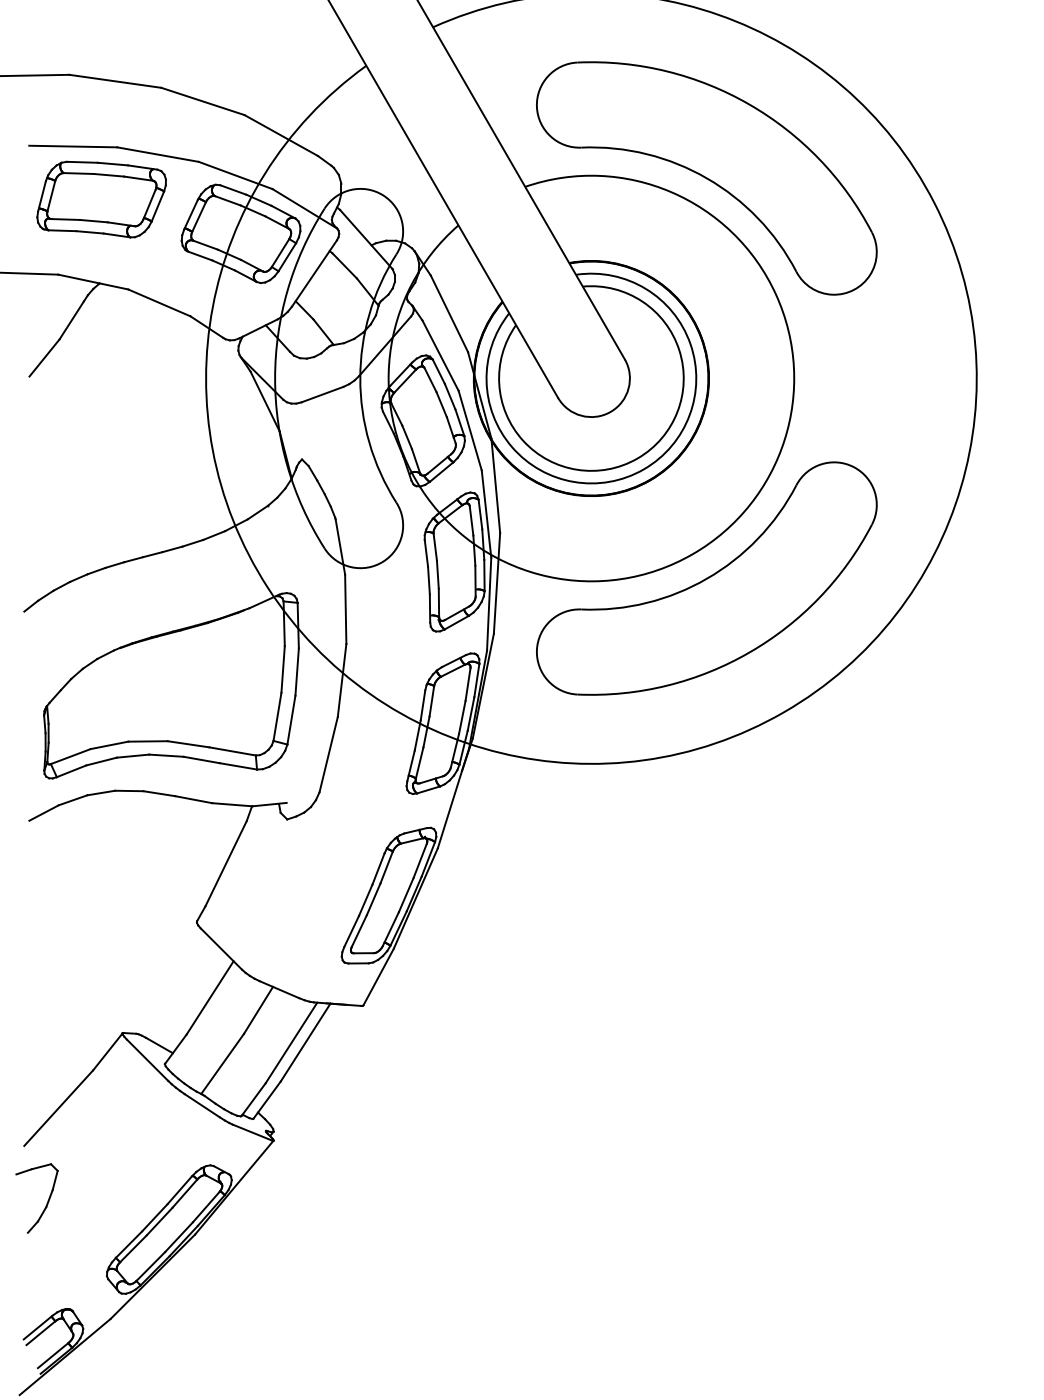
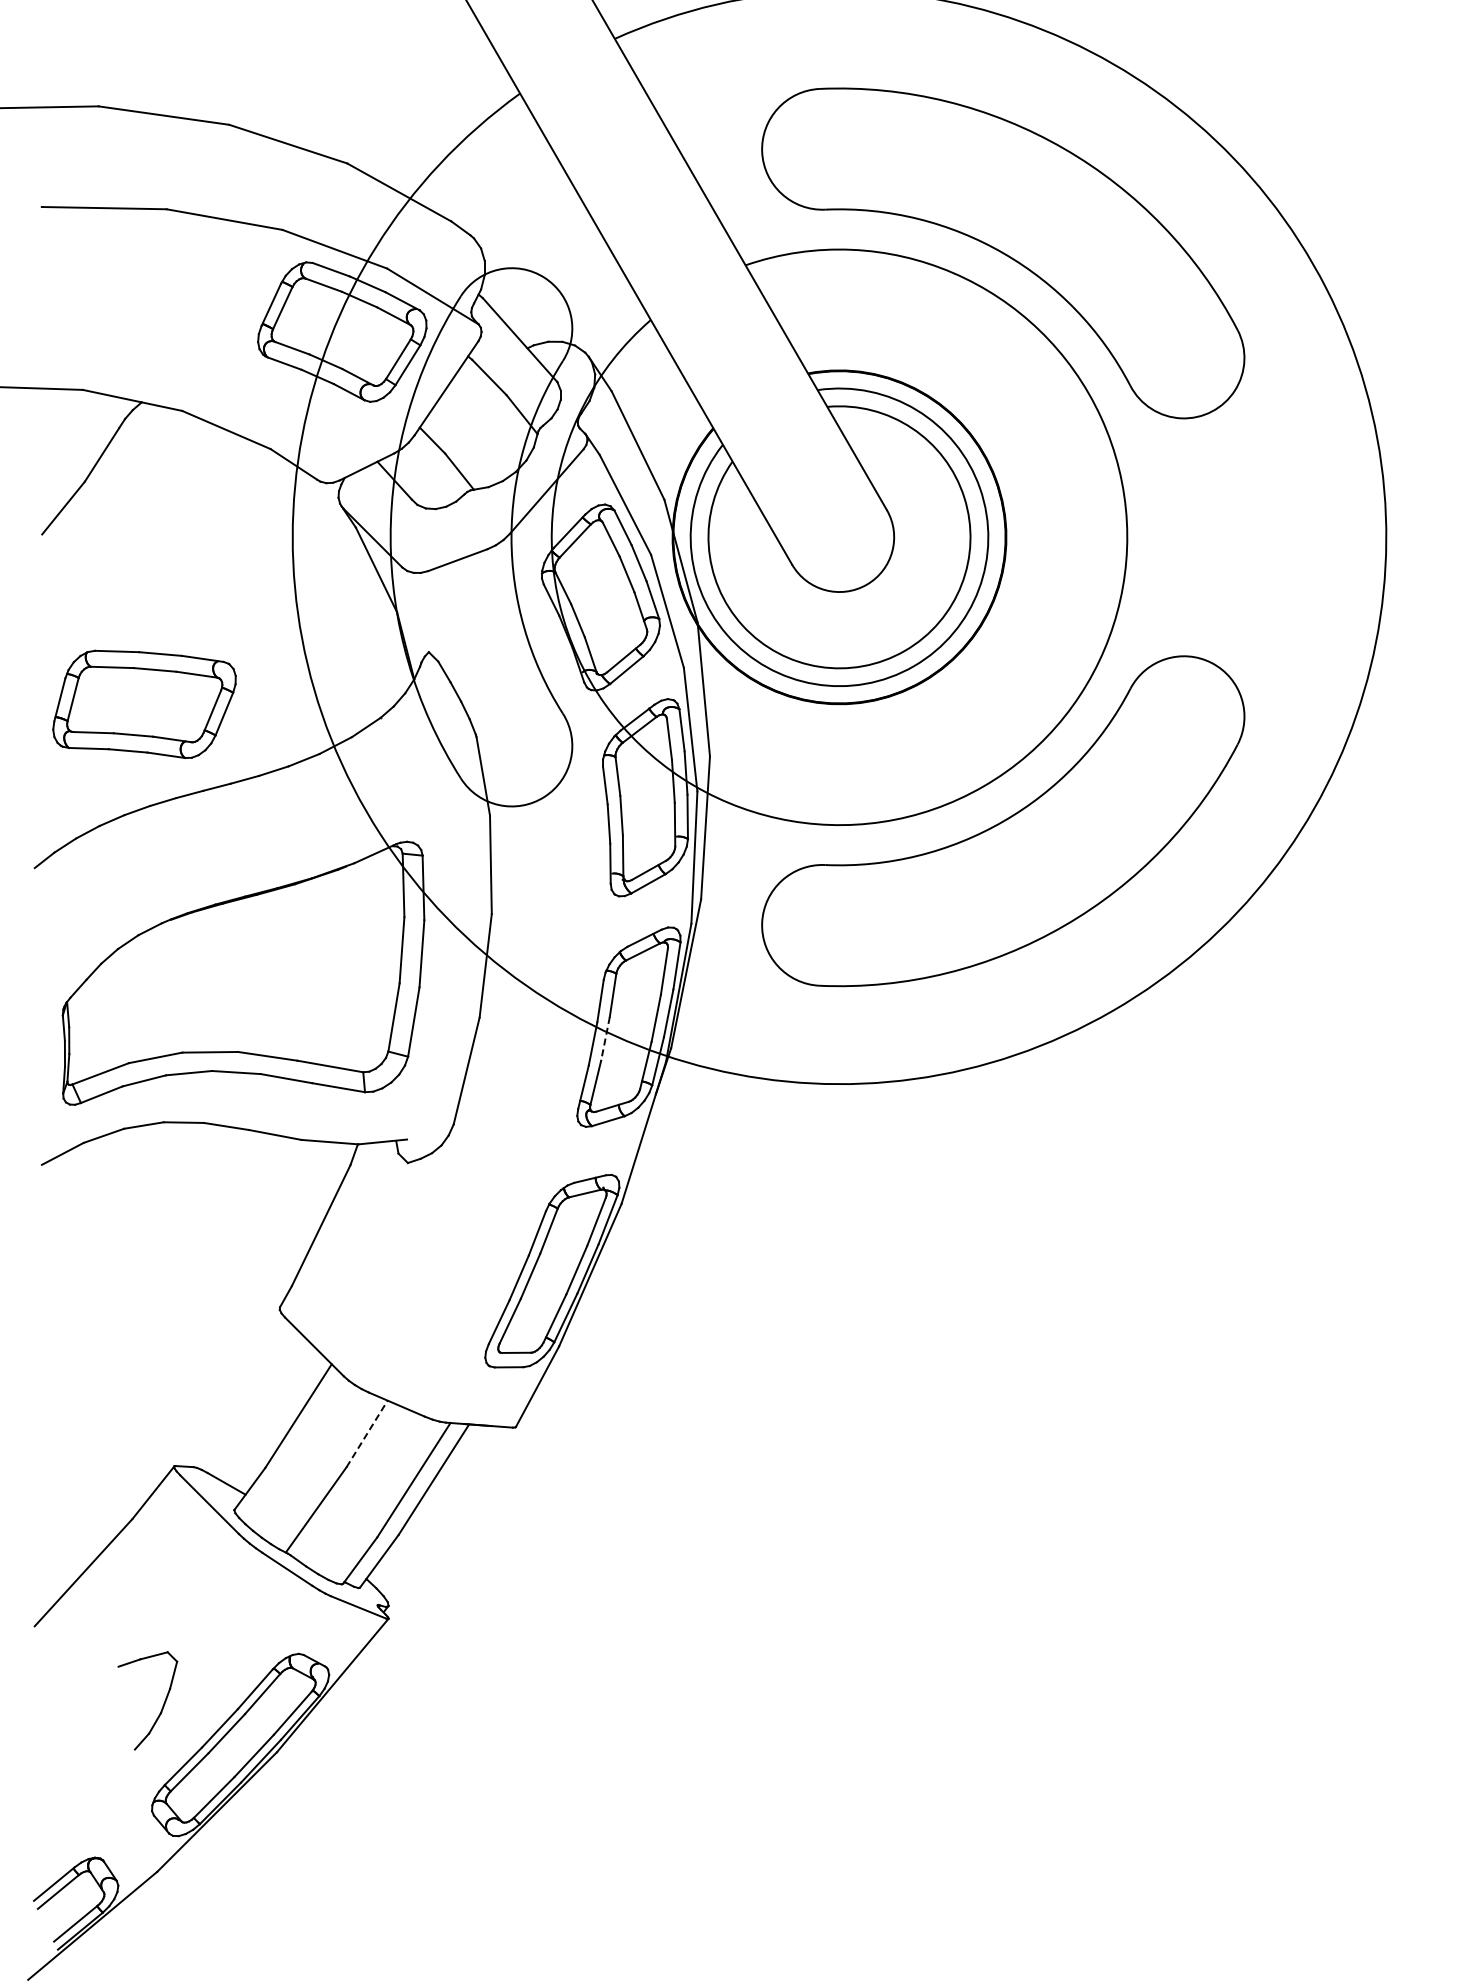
part: (101, 199) -> (144, 704), moved
line: (426, 732) -> (605, 1039), solid -> dashed
line: (258, 1010) -> (367, 1433), solid -> dashed
part: (47, 1201) -> (162, 1705), moved

